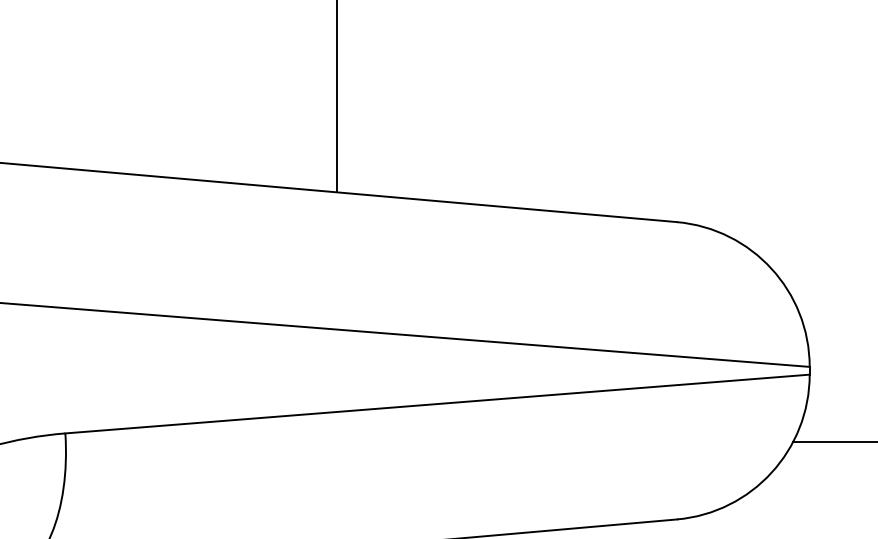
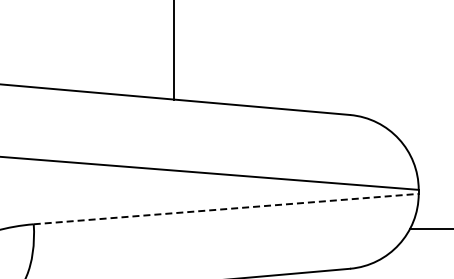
line: (438, 404) -> (226, 209), solid -> dashed

